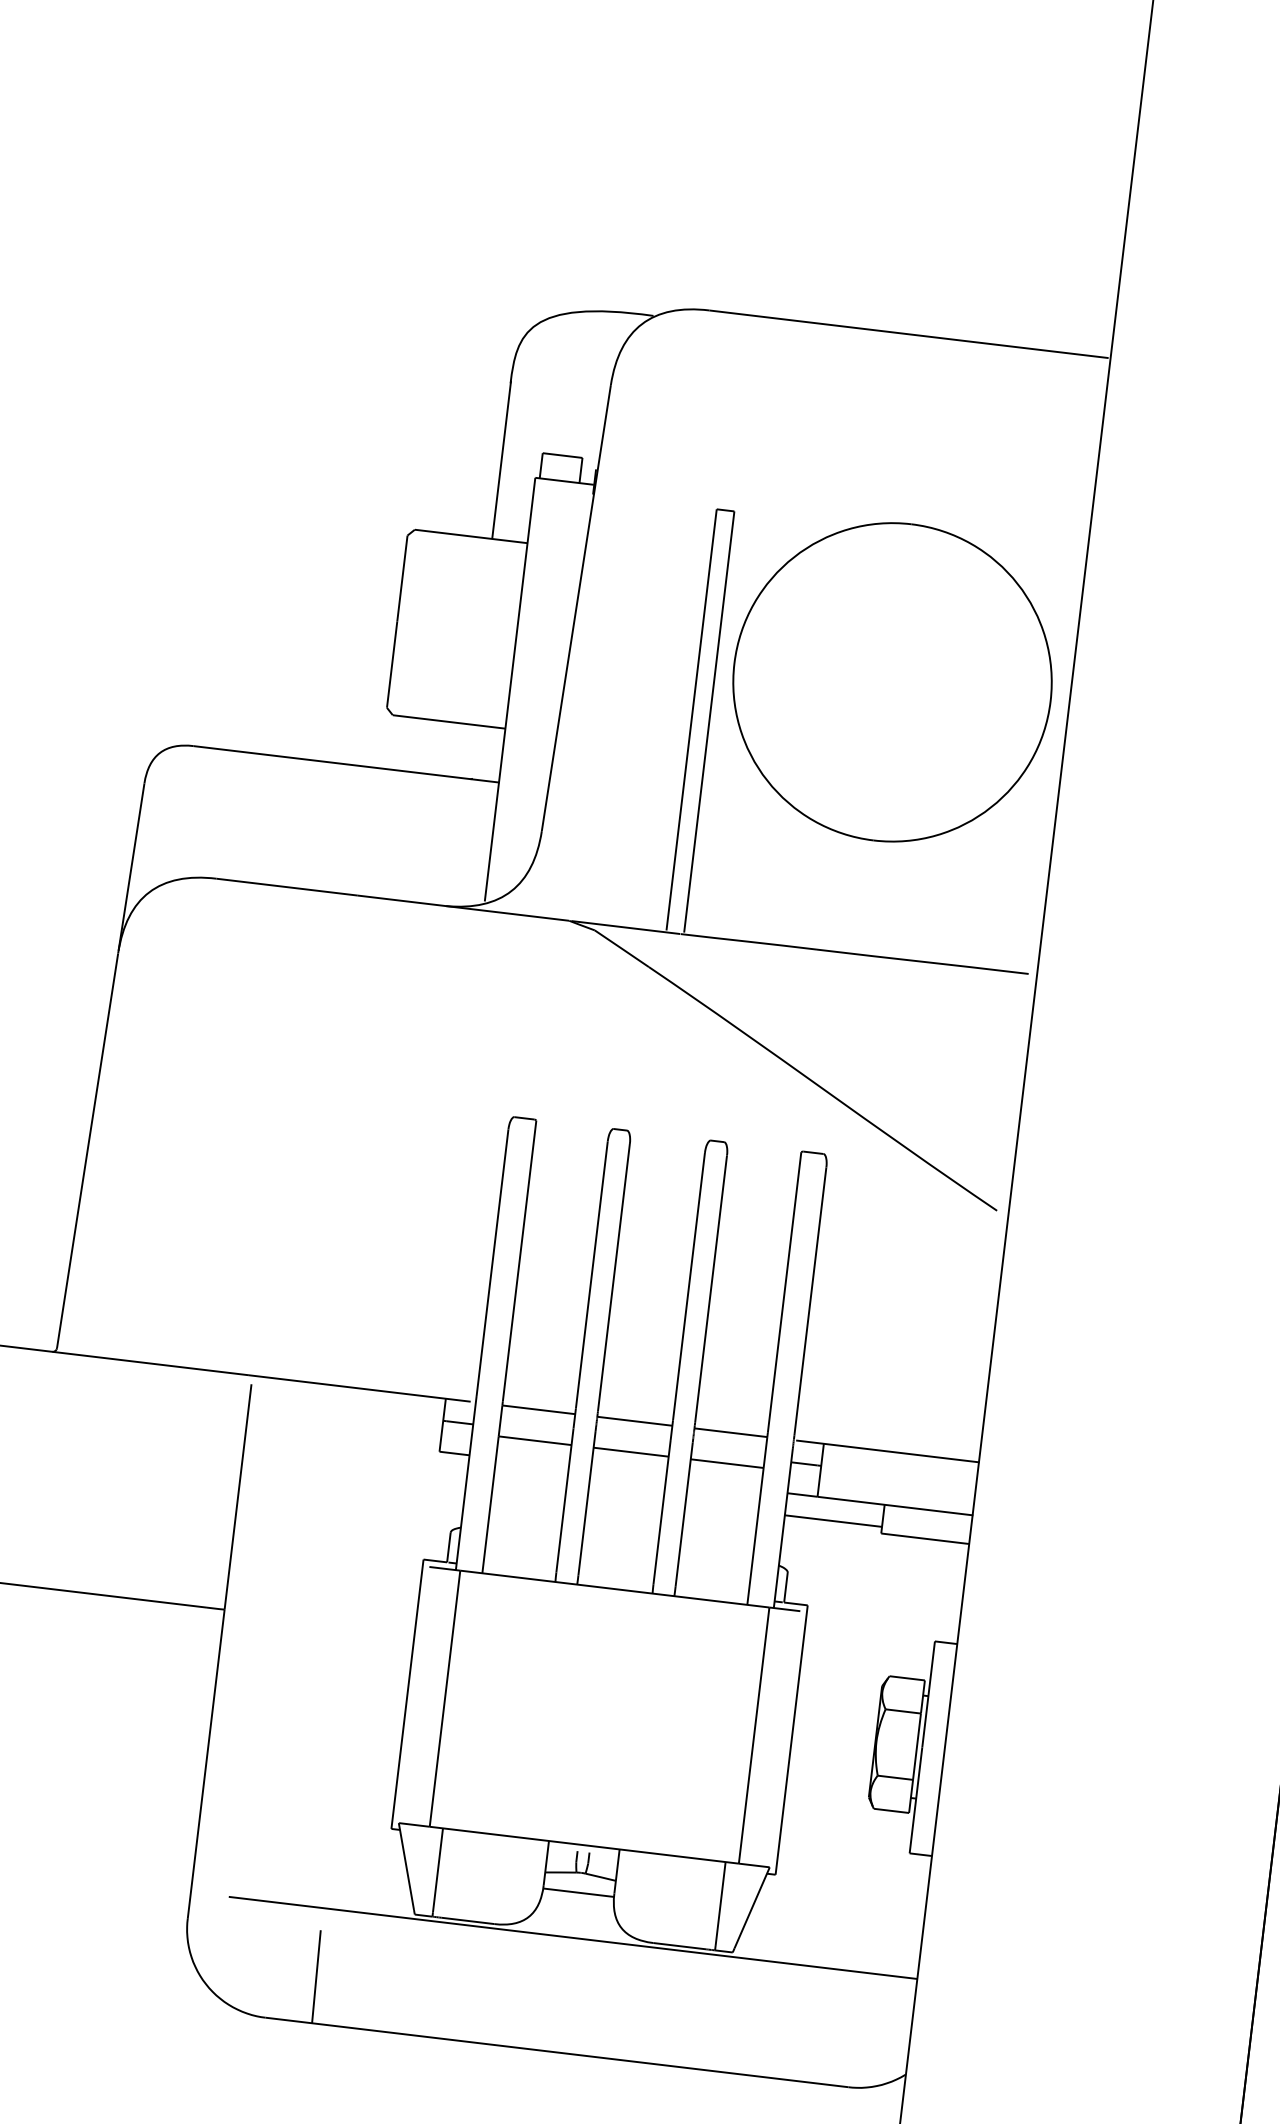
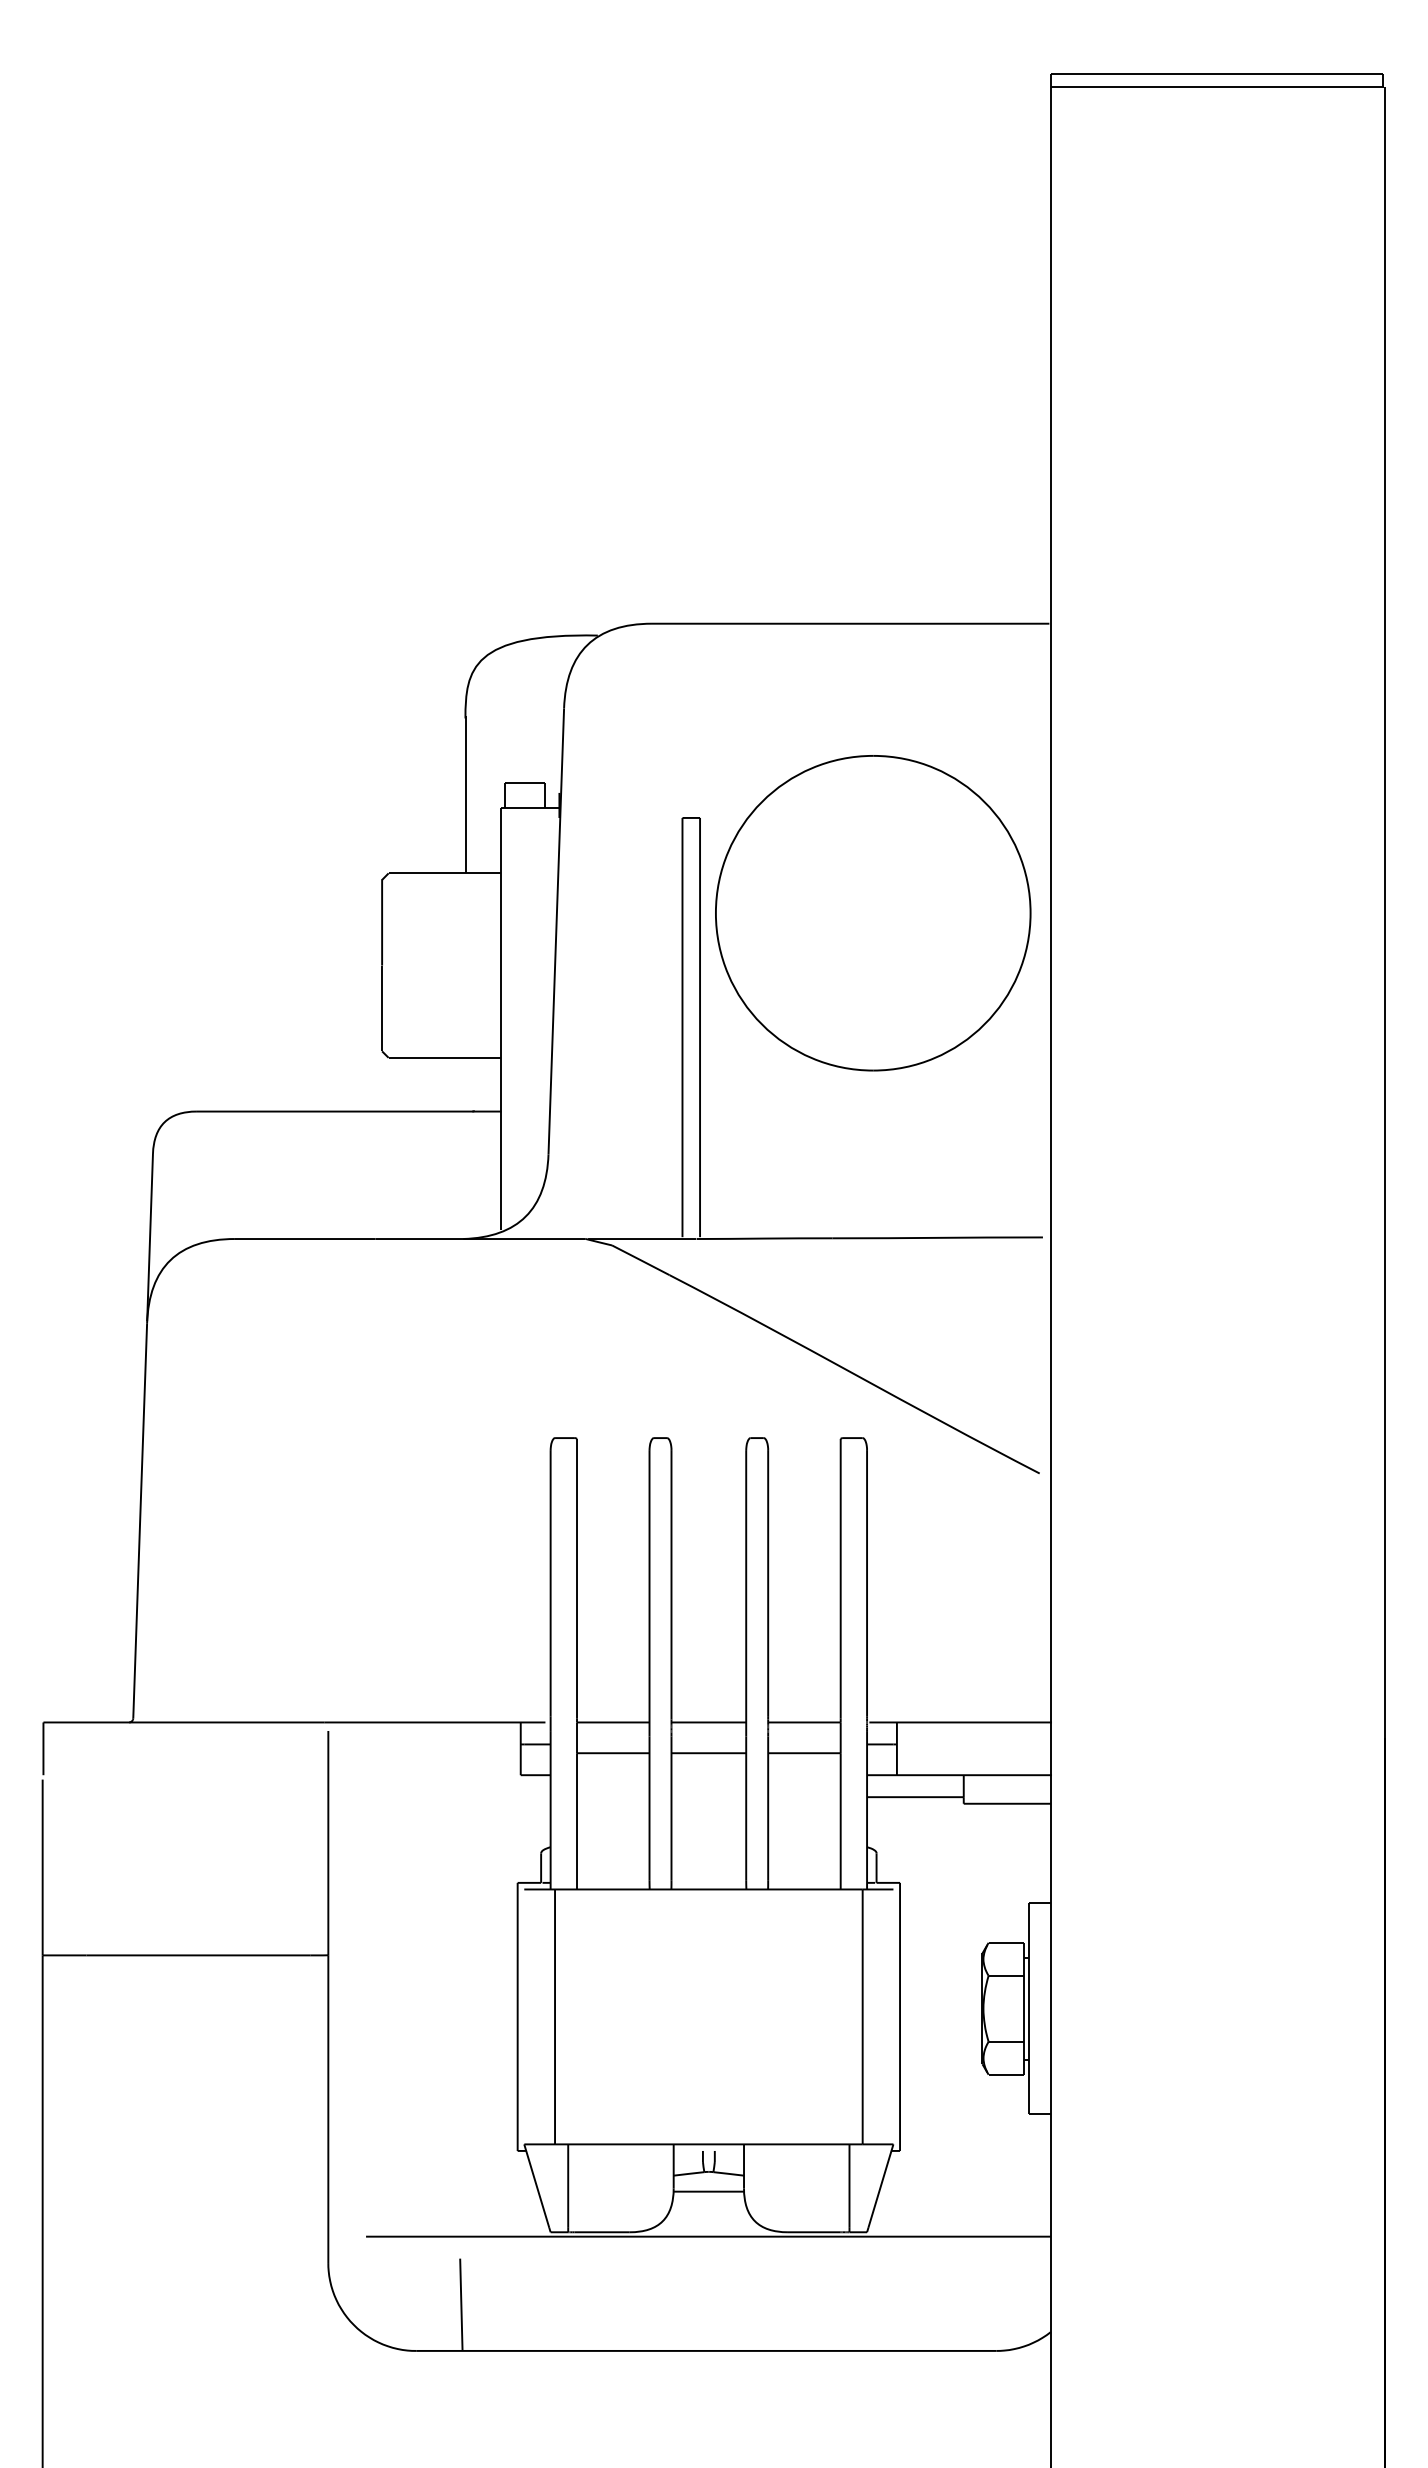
part: (892, 682) -> (873, 913), moved

